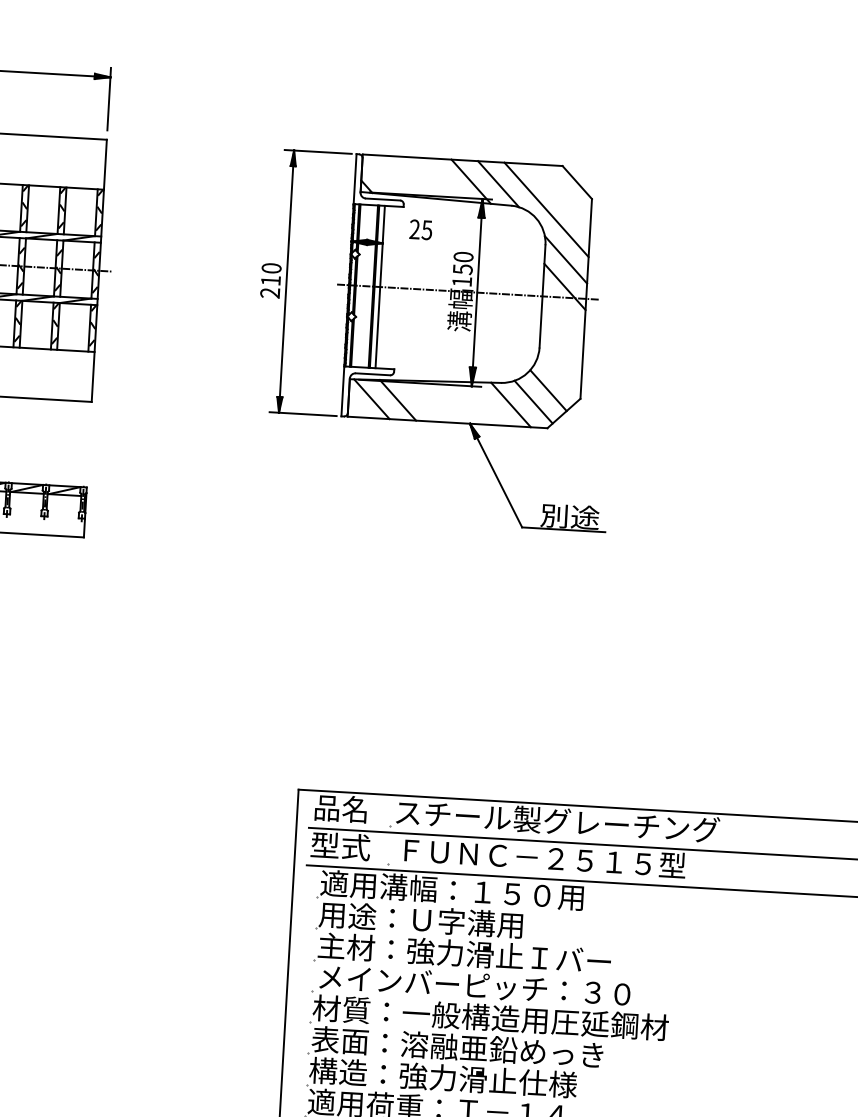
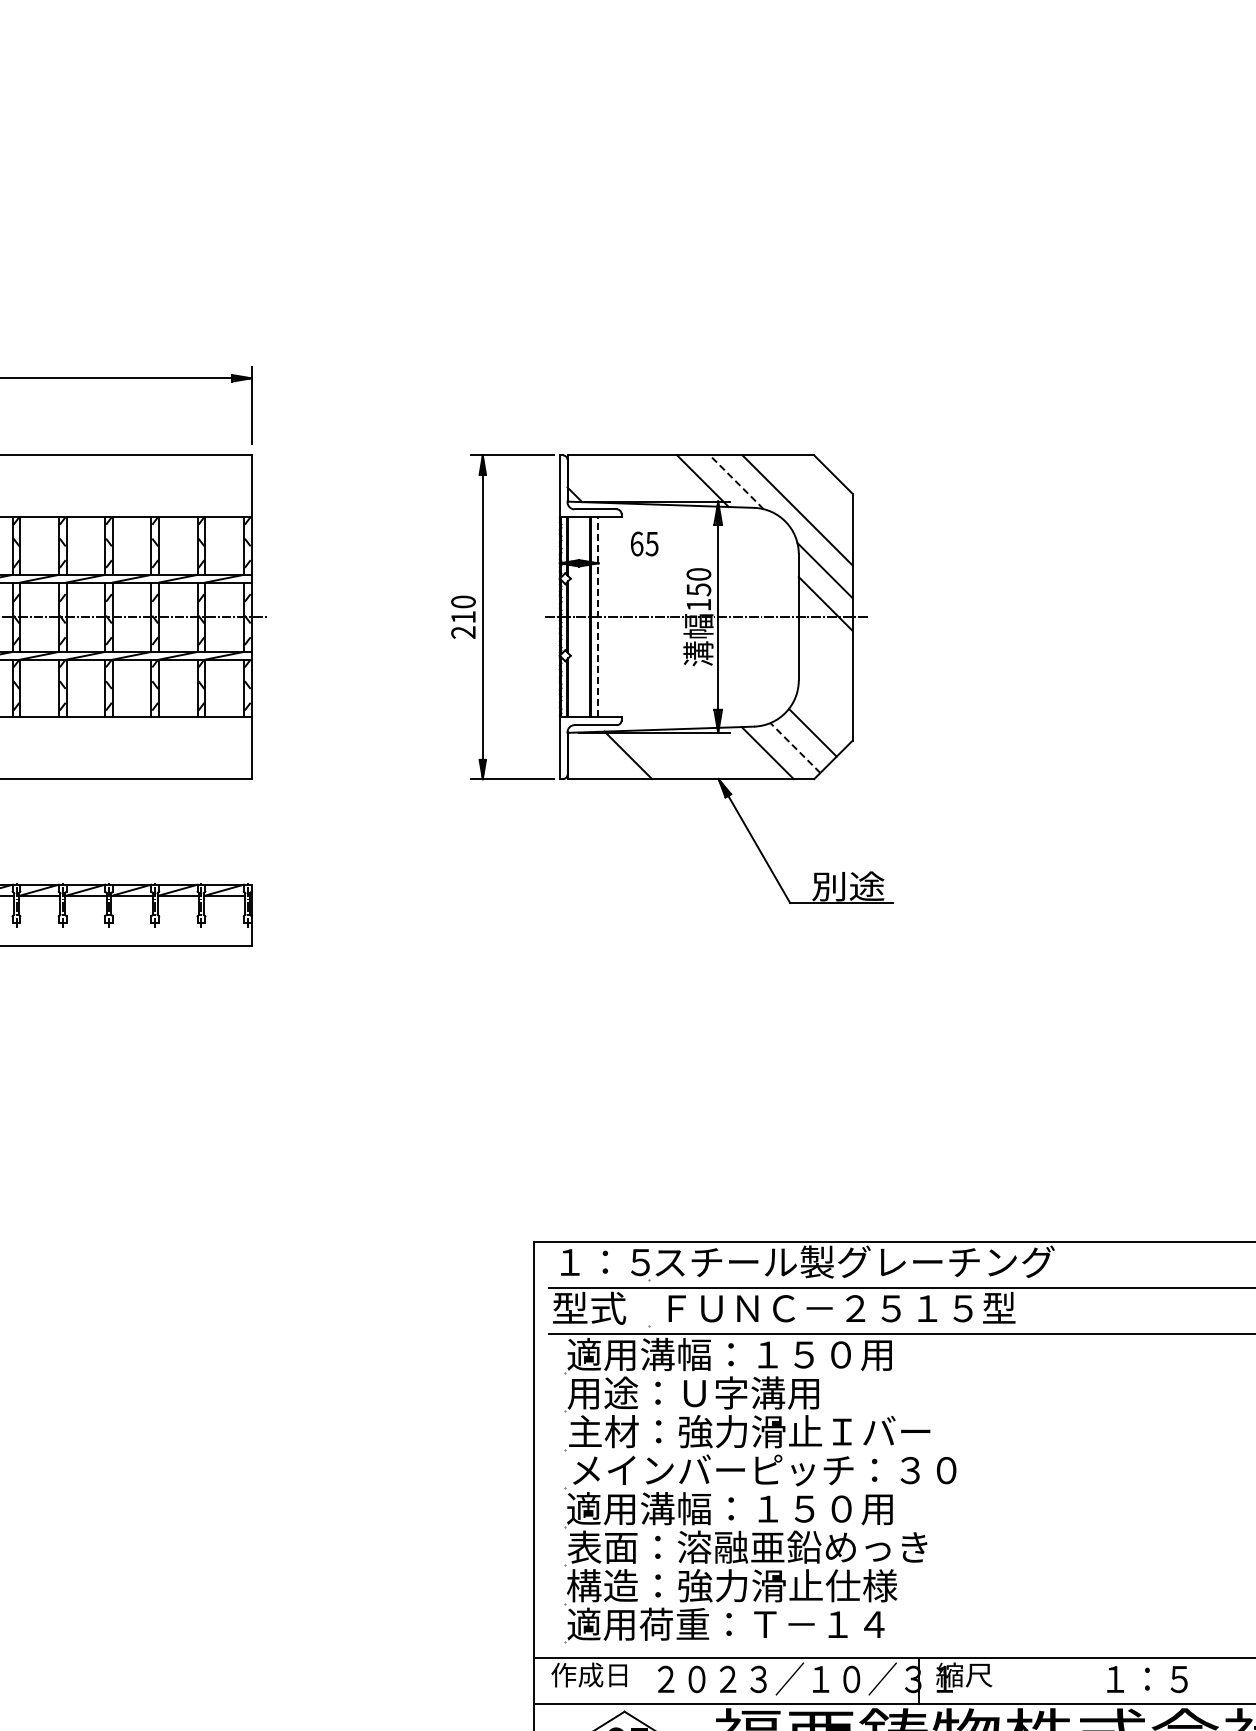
line: (498, 183) -> (736, 481), solid -> dashed
text: (414, 229) -> (636, 543), 25 -> 65
line: (380, 286) -> (598, 616), solid -> dashed
line: (371, 398) -> (595, 755), removed
line: (533, 401) -> (795, 747), solid -> dashed
text: (353, 809) -> (602, 1261), 品名 -> １：５
text: (490, 1017) -> (785, 1508), 材質：一般構造用圧延鋼材 -> 適用溝幅：１５０用

